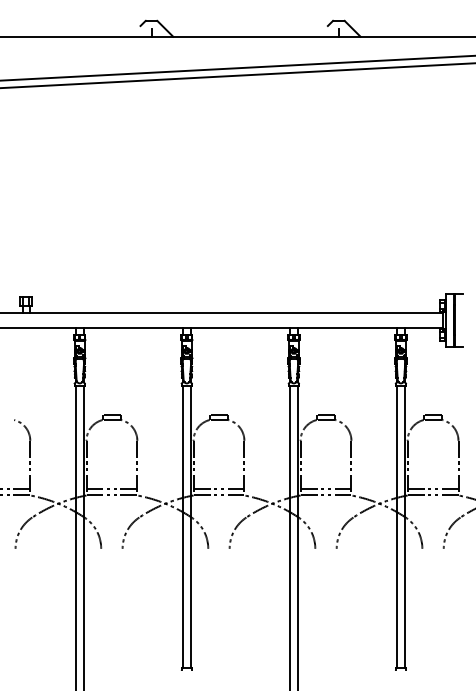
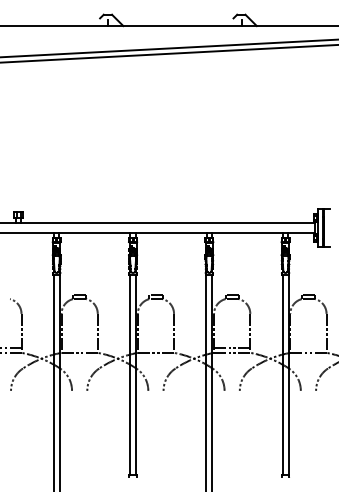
line: (111, 489) -> (79, 348), removed
line: (218, 489) -> (155, 348), removed
line: (432, 489) -> (308, 348), removed

